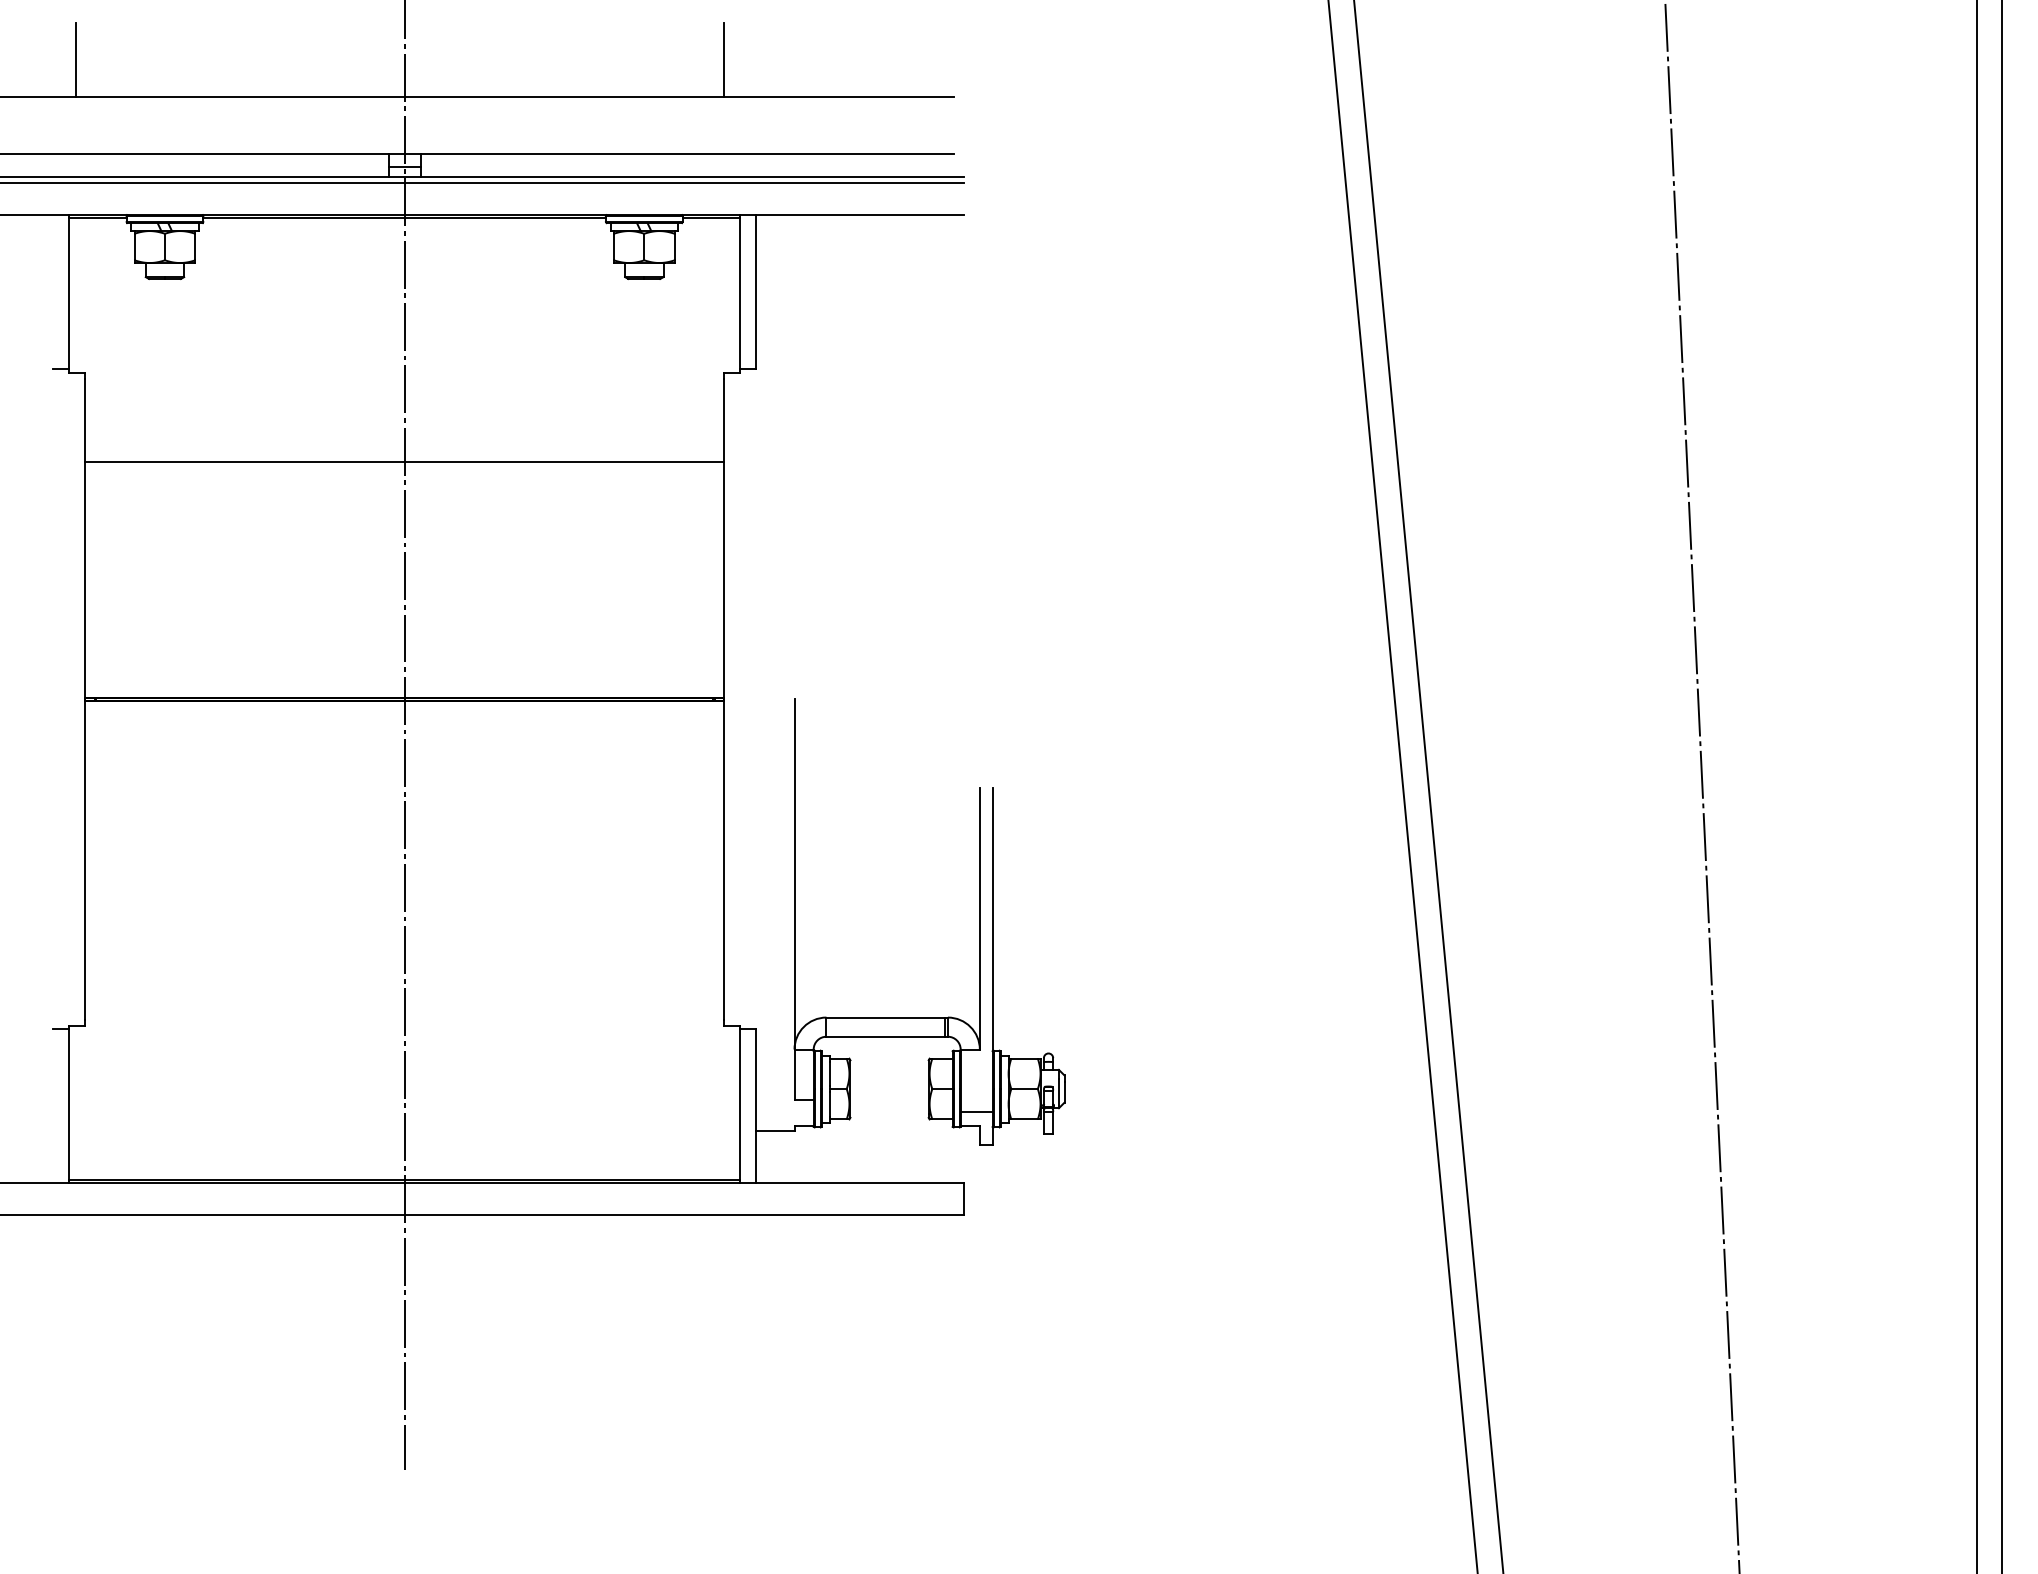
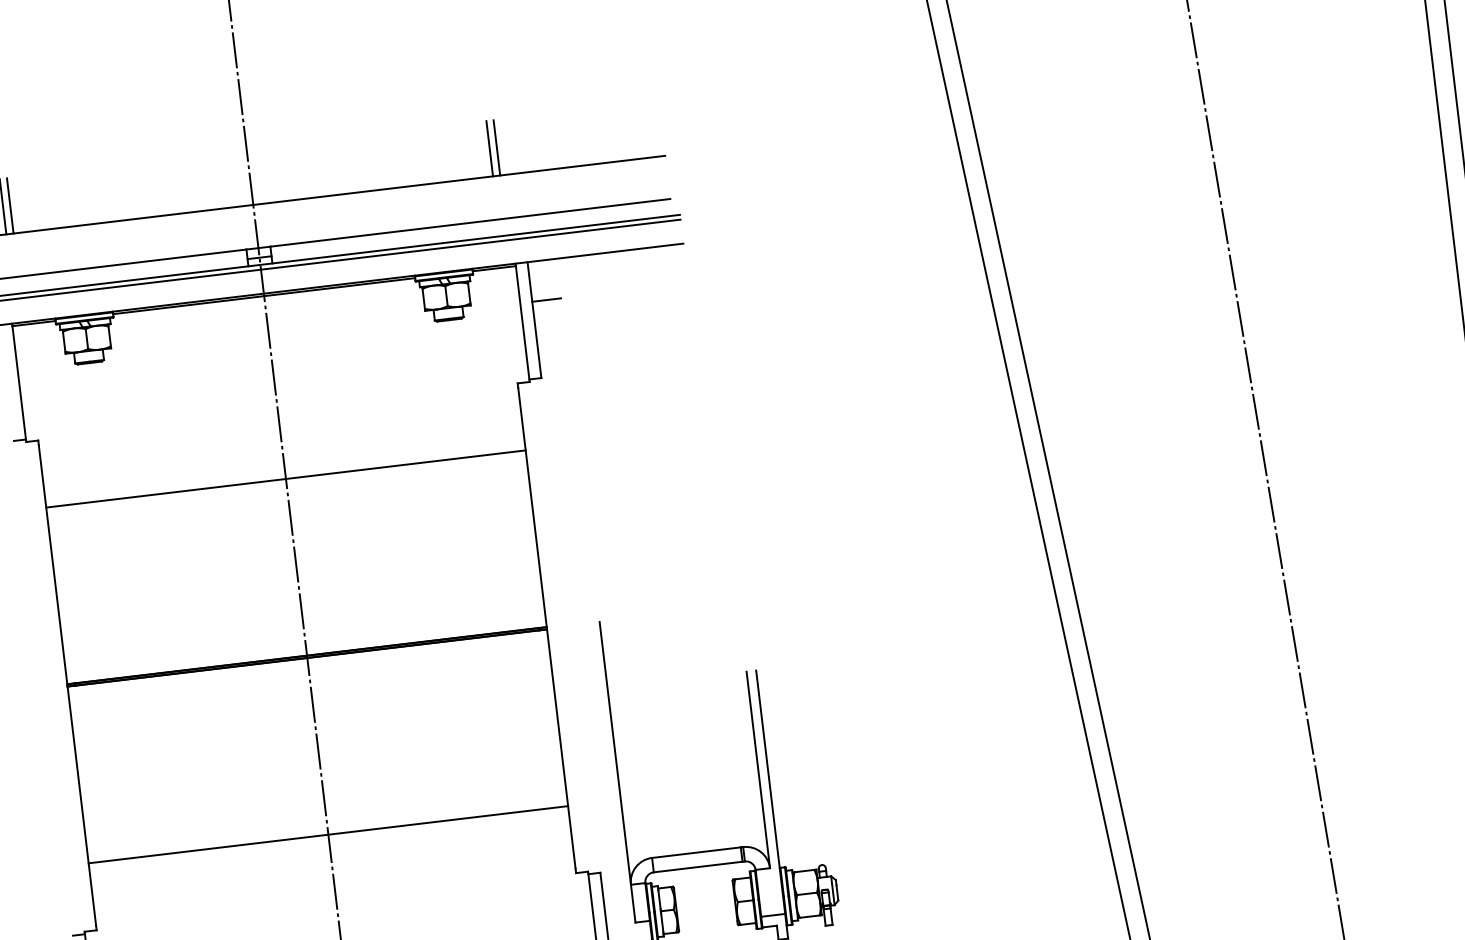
line: (85, 59) -> (10, 205), added
line: (733, 59) -> (496, 147), added
line: (775, 267) -> (546, 299), added
line: (404, 936) -> (328, 834), added

